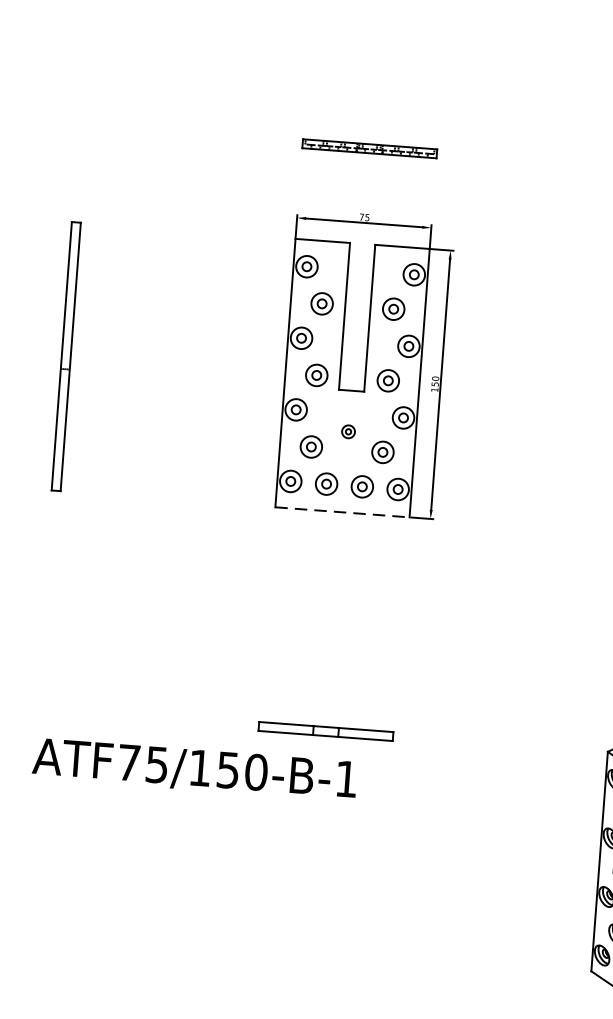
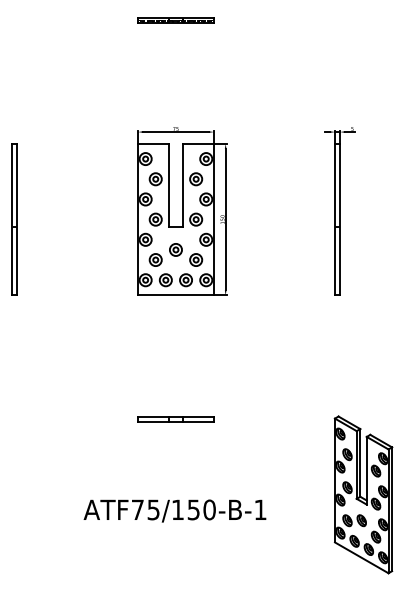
part: (368, 149) -> (175, 20), moved
part: (347, 430) -> (175, 249), size x1.67
line: (341, 512) -> (175, 295), dashed -> solid
text: (194, 768) -> (174, 510), moved

